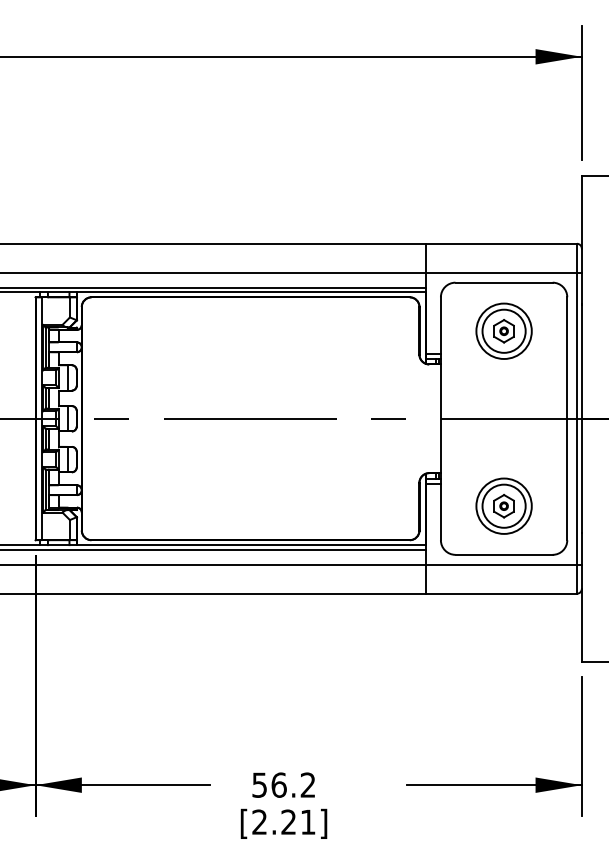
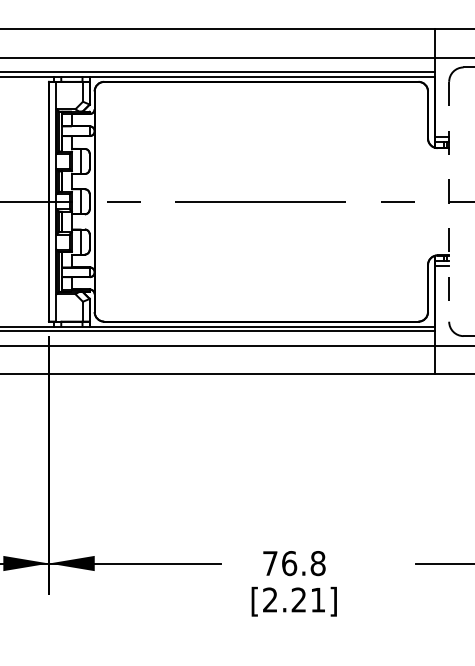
line: (440, 419) -> (448, 202), solid -> dashed
text: (283, 784) -> (293, 562), 56.2 -> 76.8

